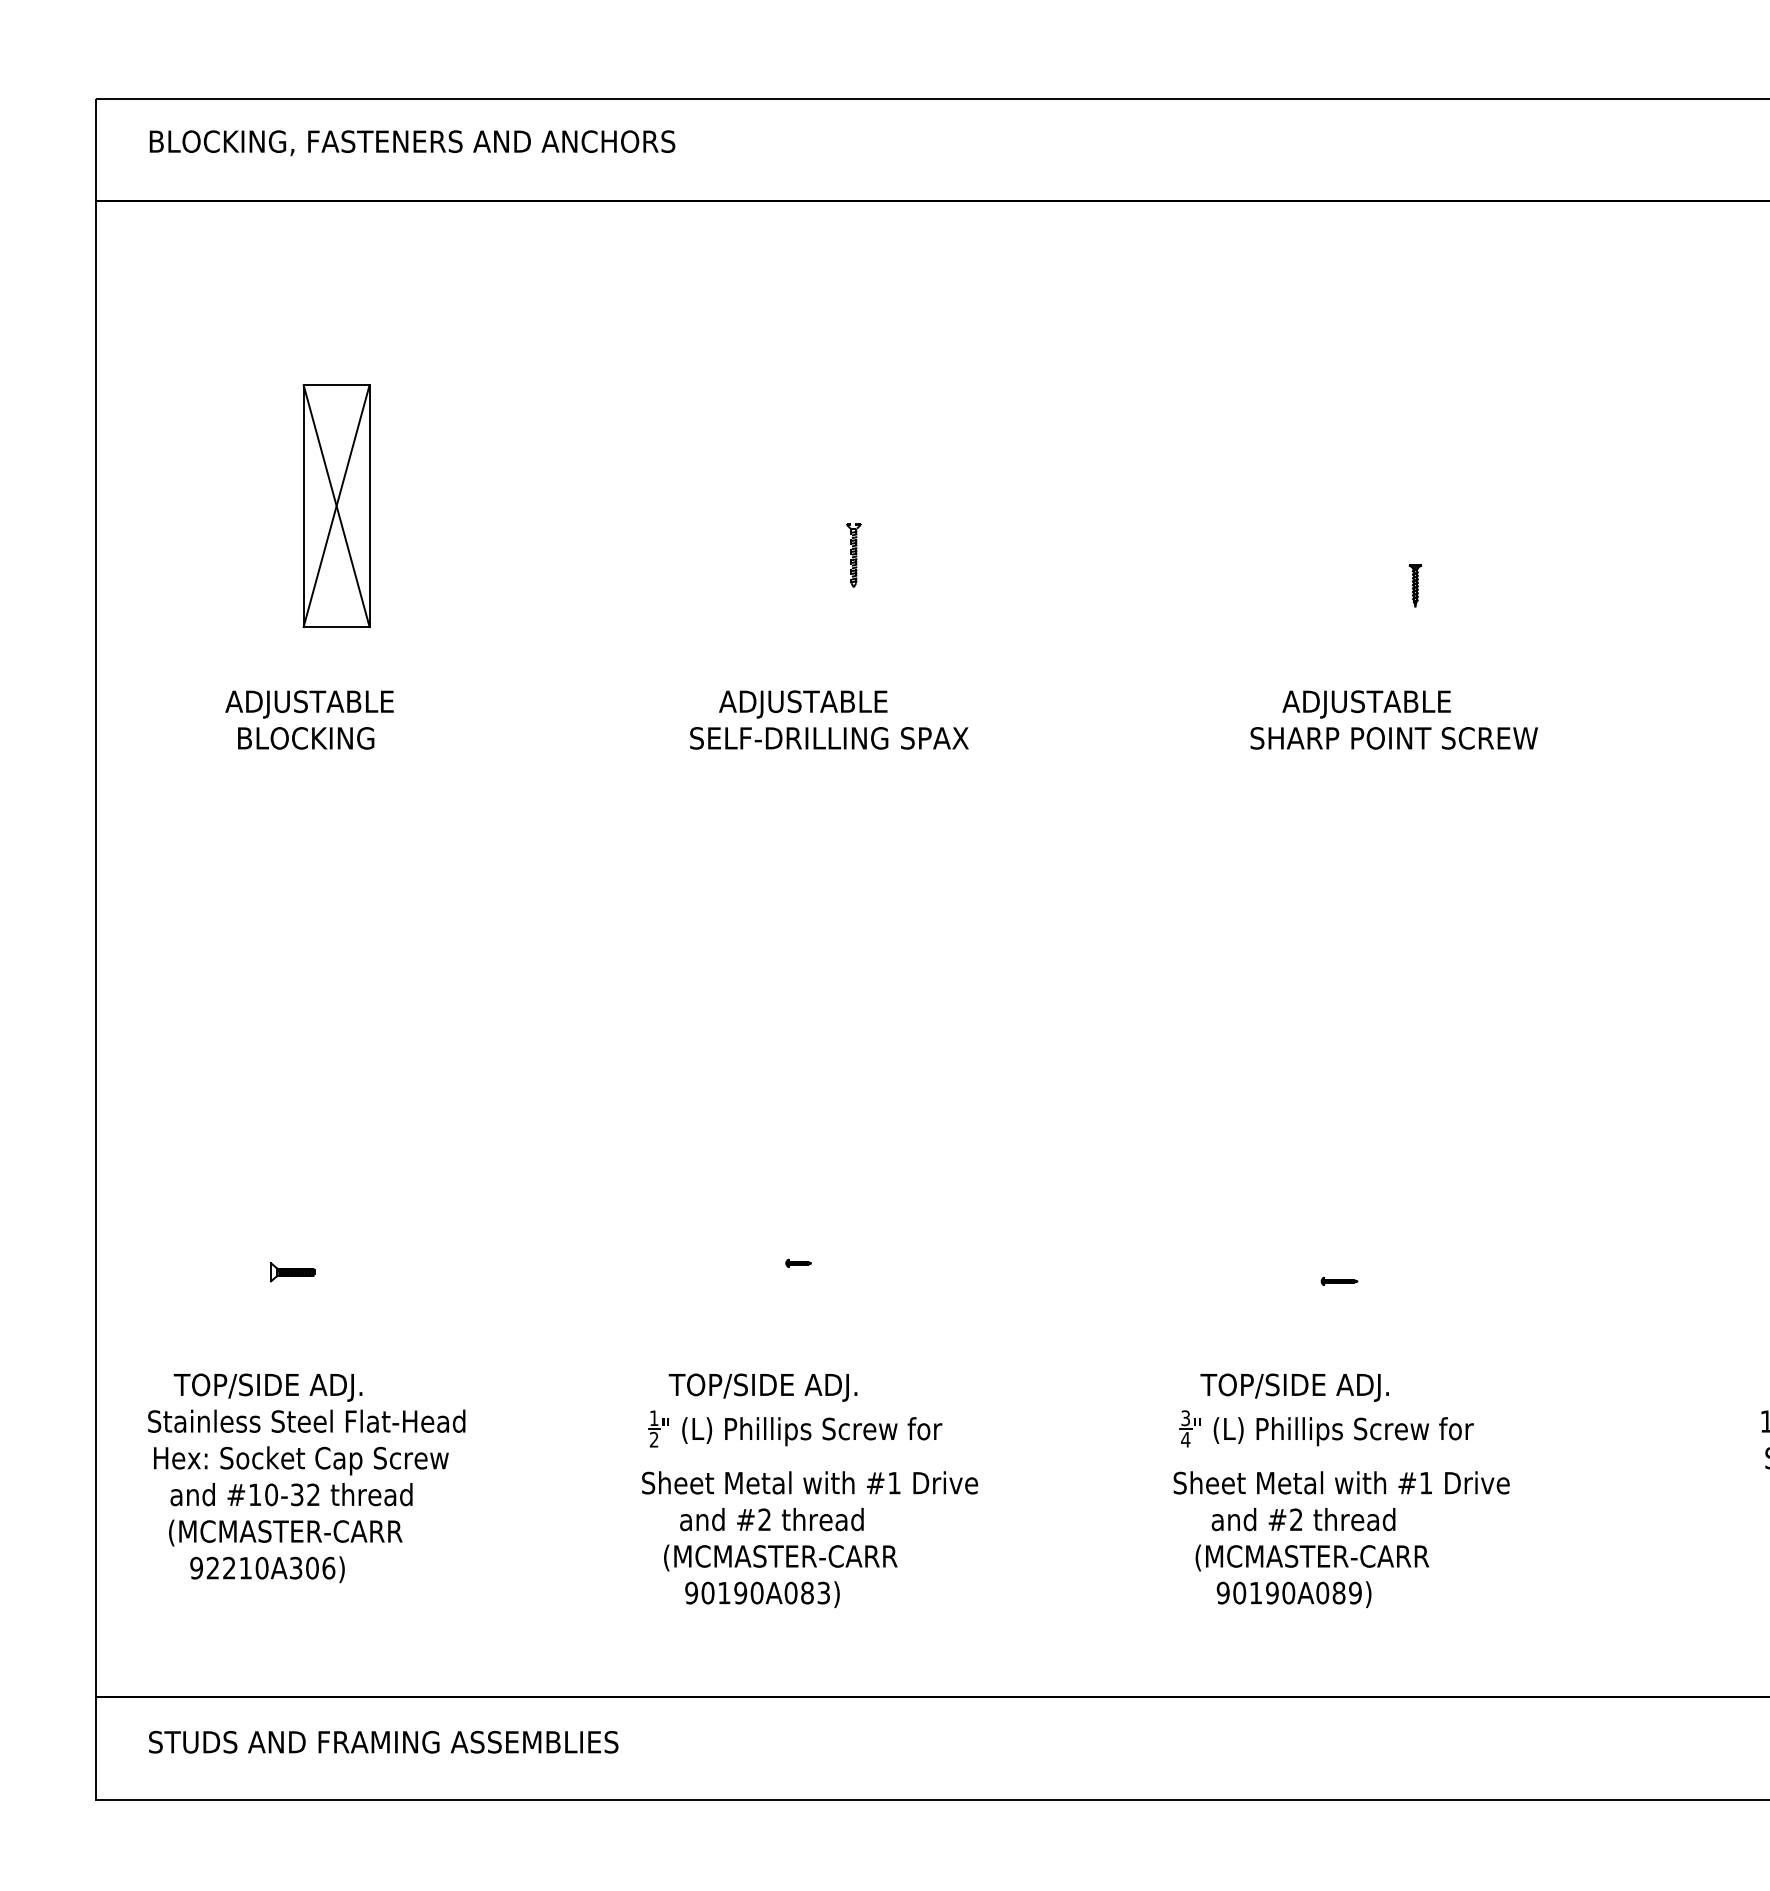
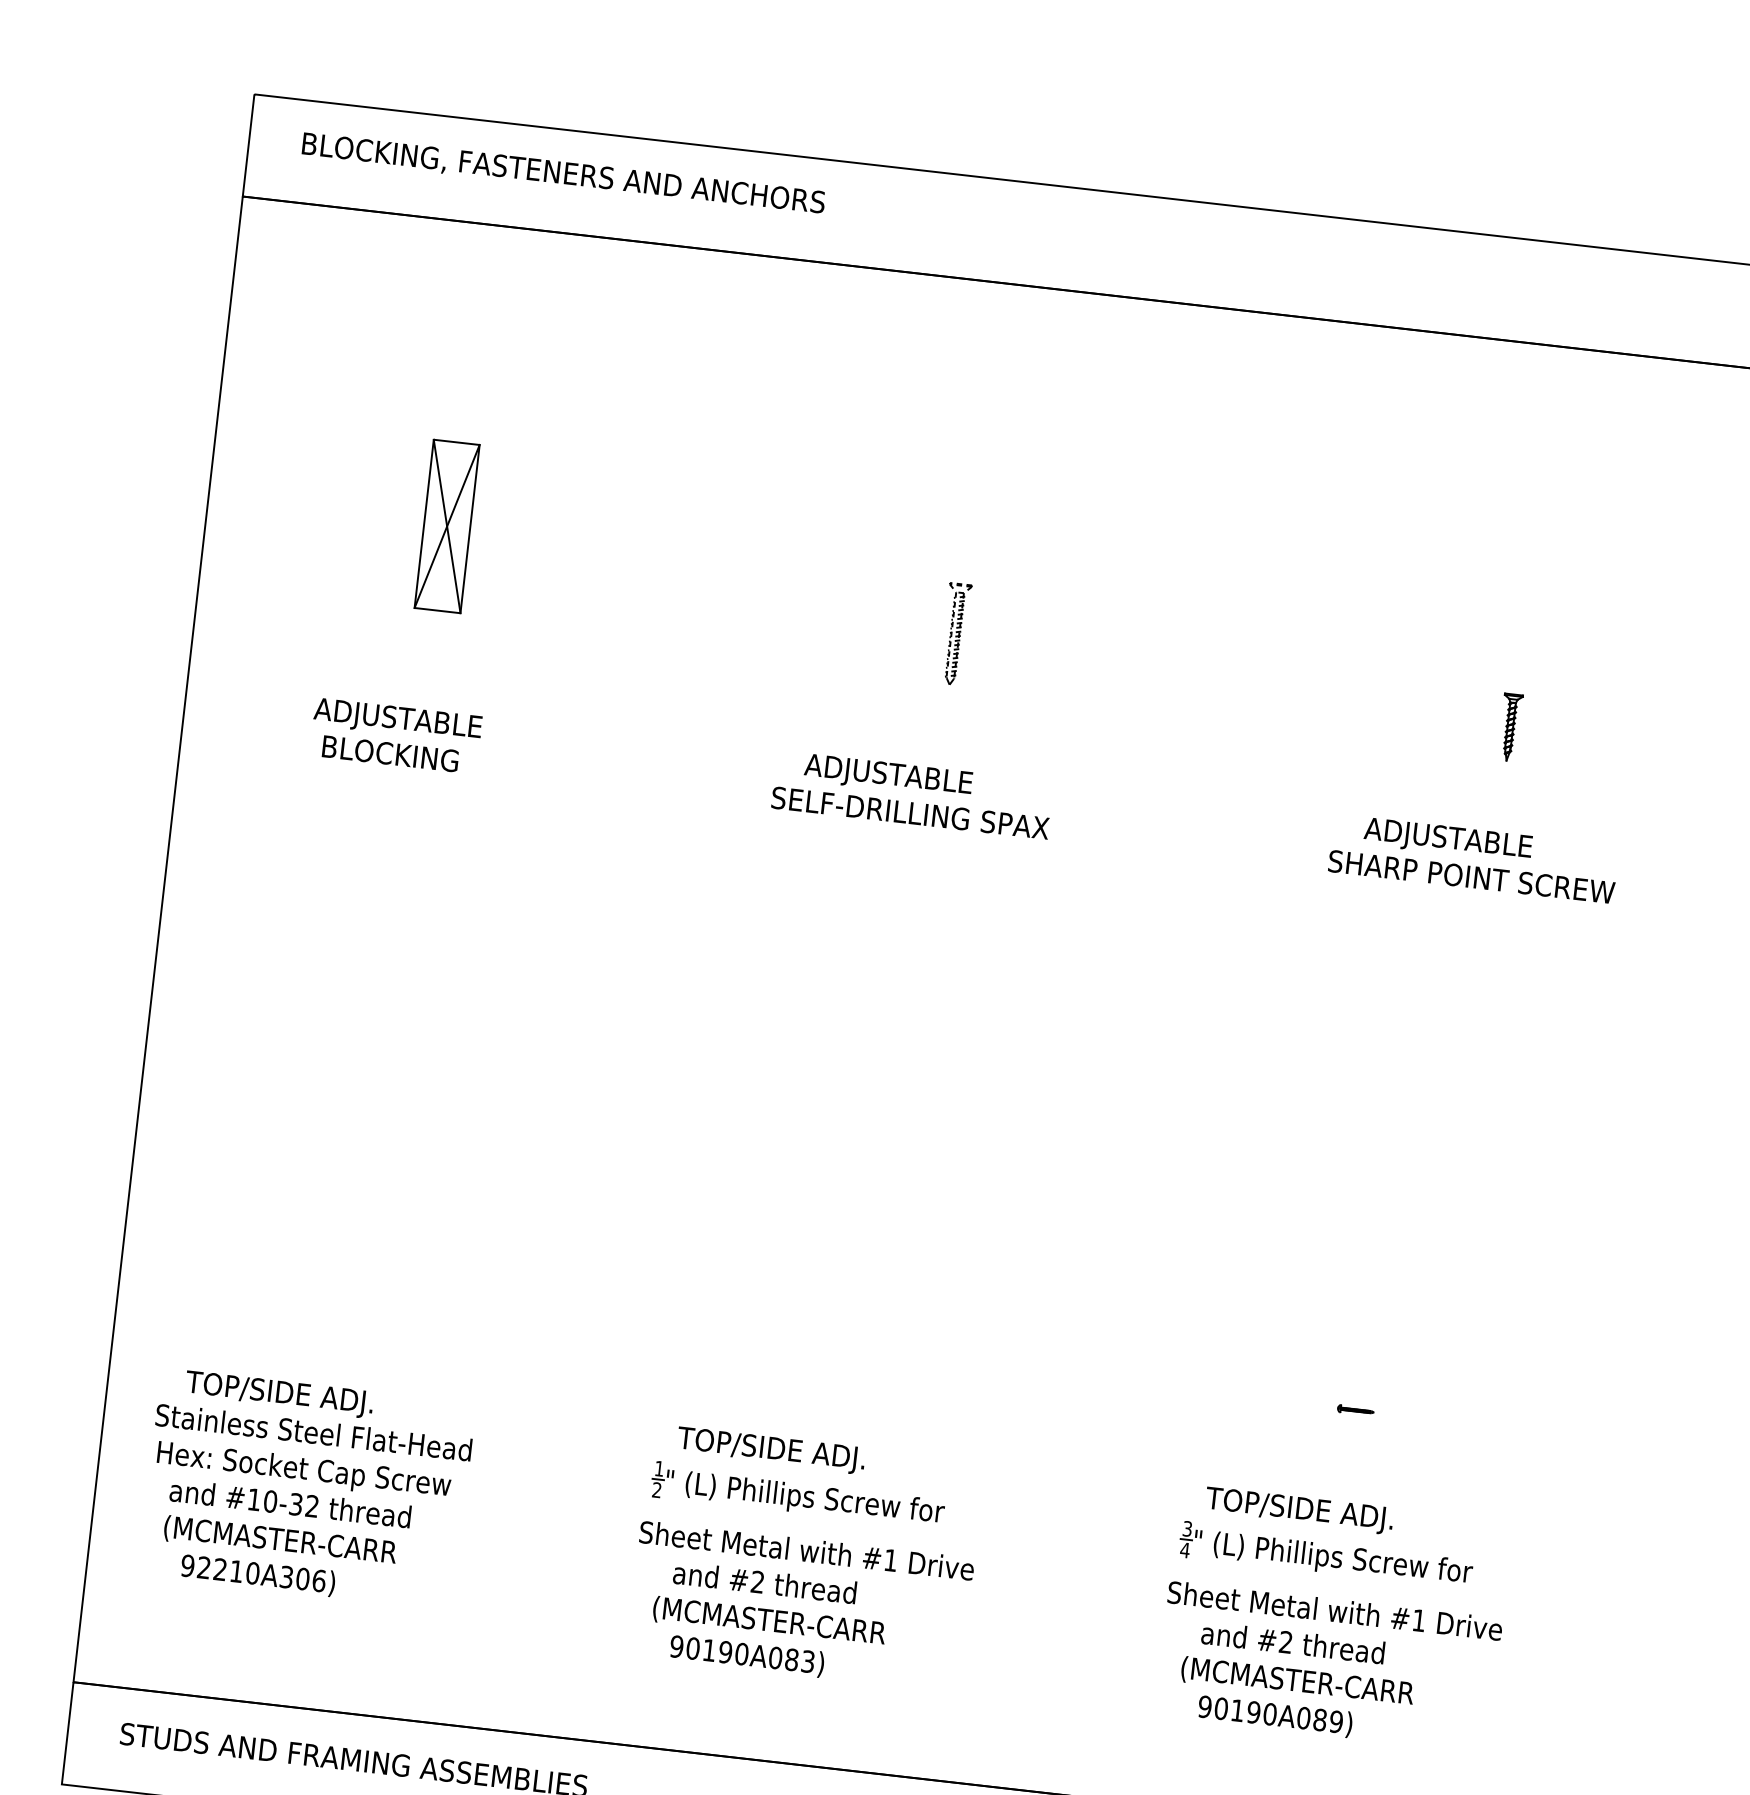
part: (336, 505) -> (447, 525), size x0.7
part: (853, 555) -> (955, 634), size x1.6
part: (1414, 585) -> (1509, 727), size x1.6
part: (798, 1262) -> (820, 1330), removed
part: (292, 1272) -> (316, 1283), removed

